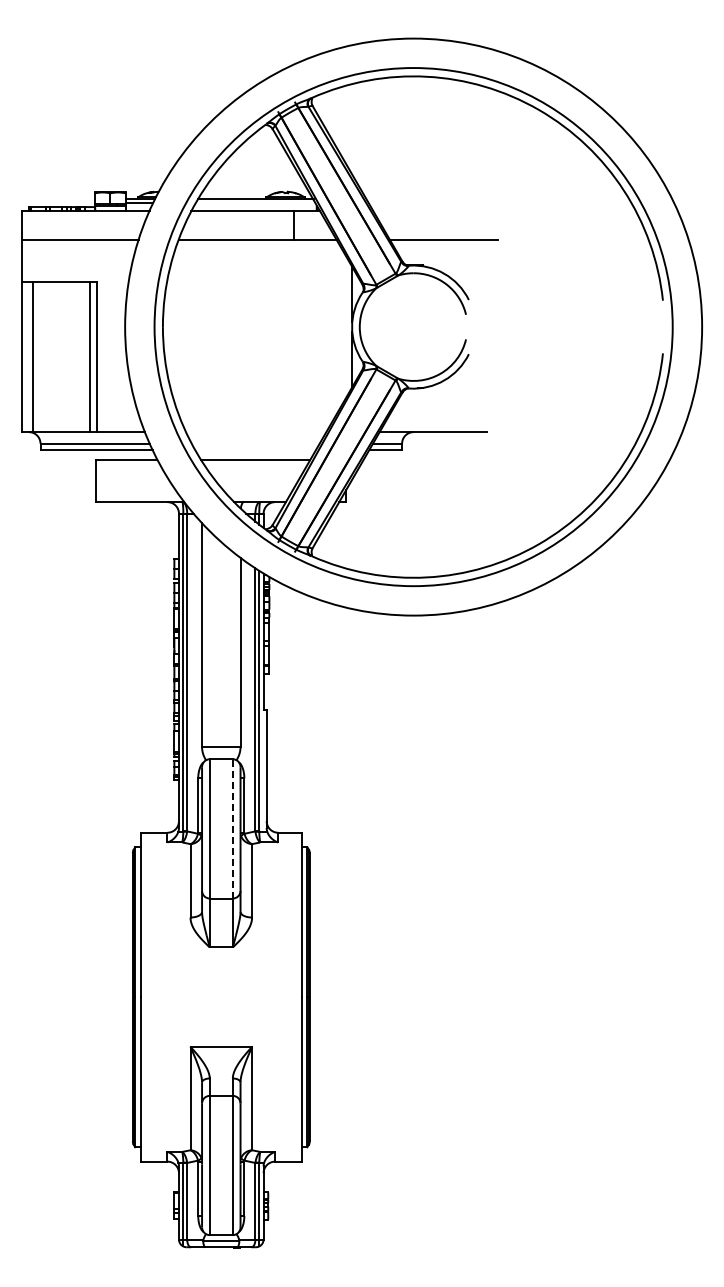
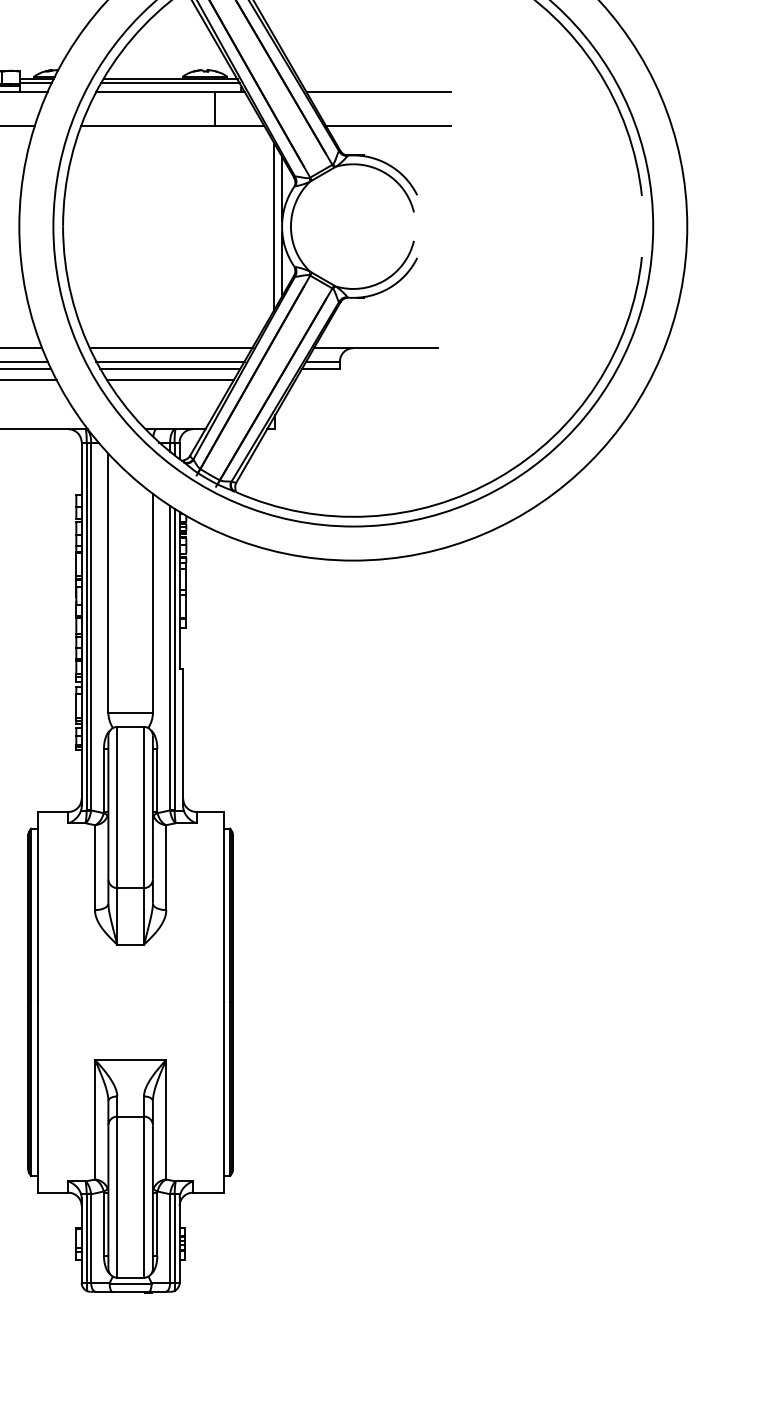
line: (255, 203) -> (170, 83), added
line: (435, 210) -> (378, 91), added
line: (345, 326) -> (274, 225), added
line: (255, 432) -> (170, 348), added
line: (255, 443) -> (170, 361), added
line: (255, 450) -> (170, 369), added
line: (232, 828) -> (143, 807), dashed -> solid

